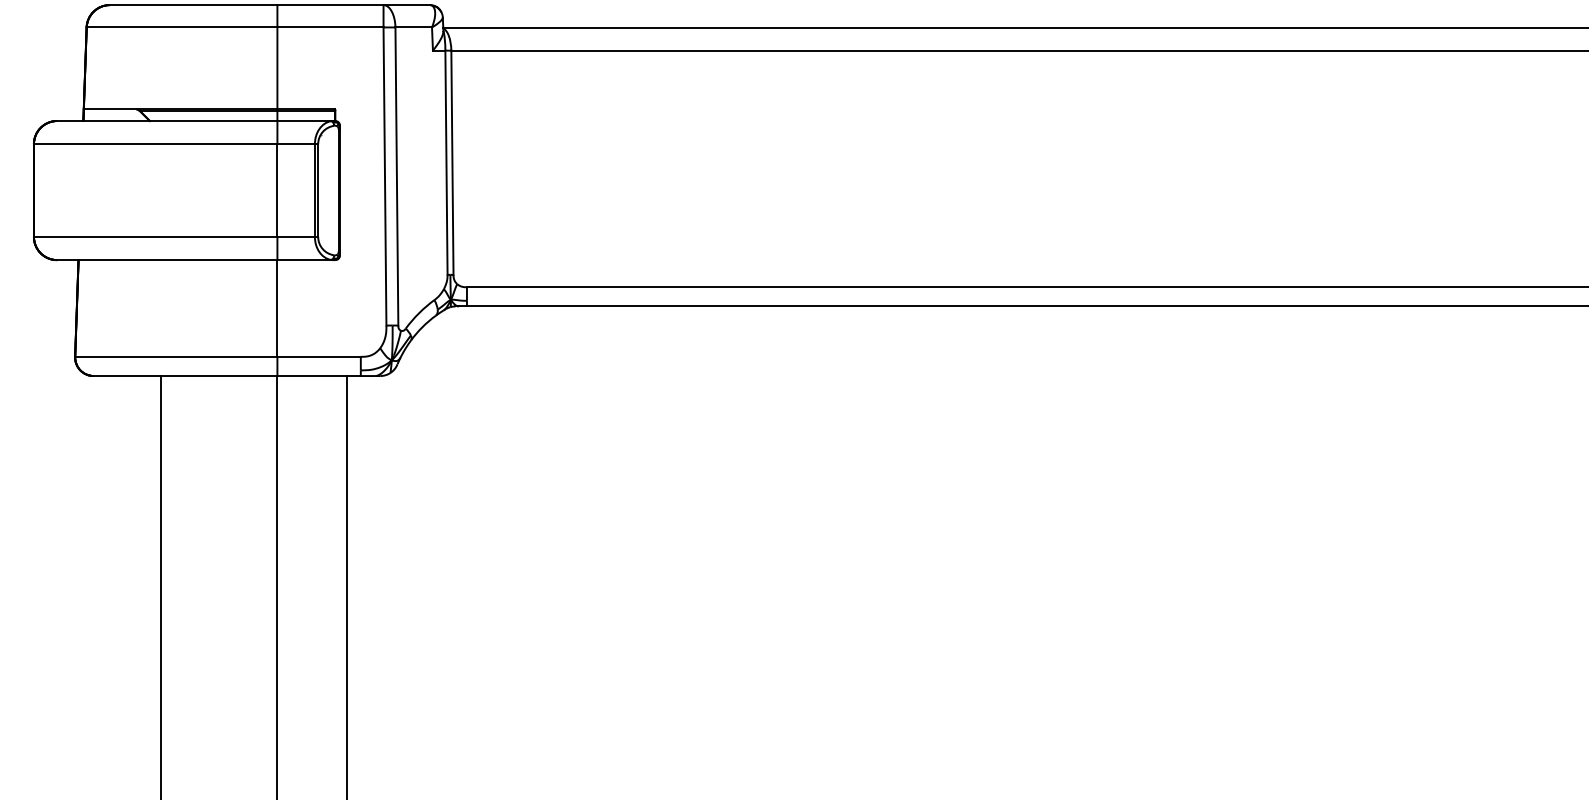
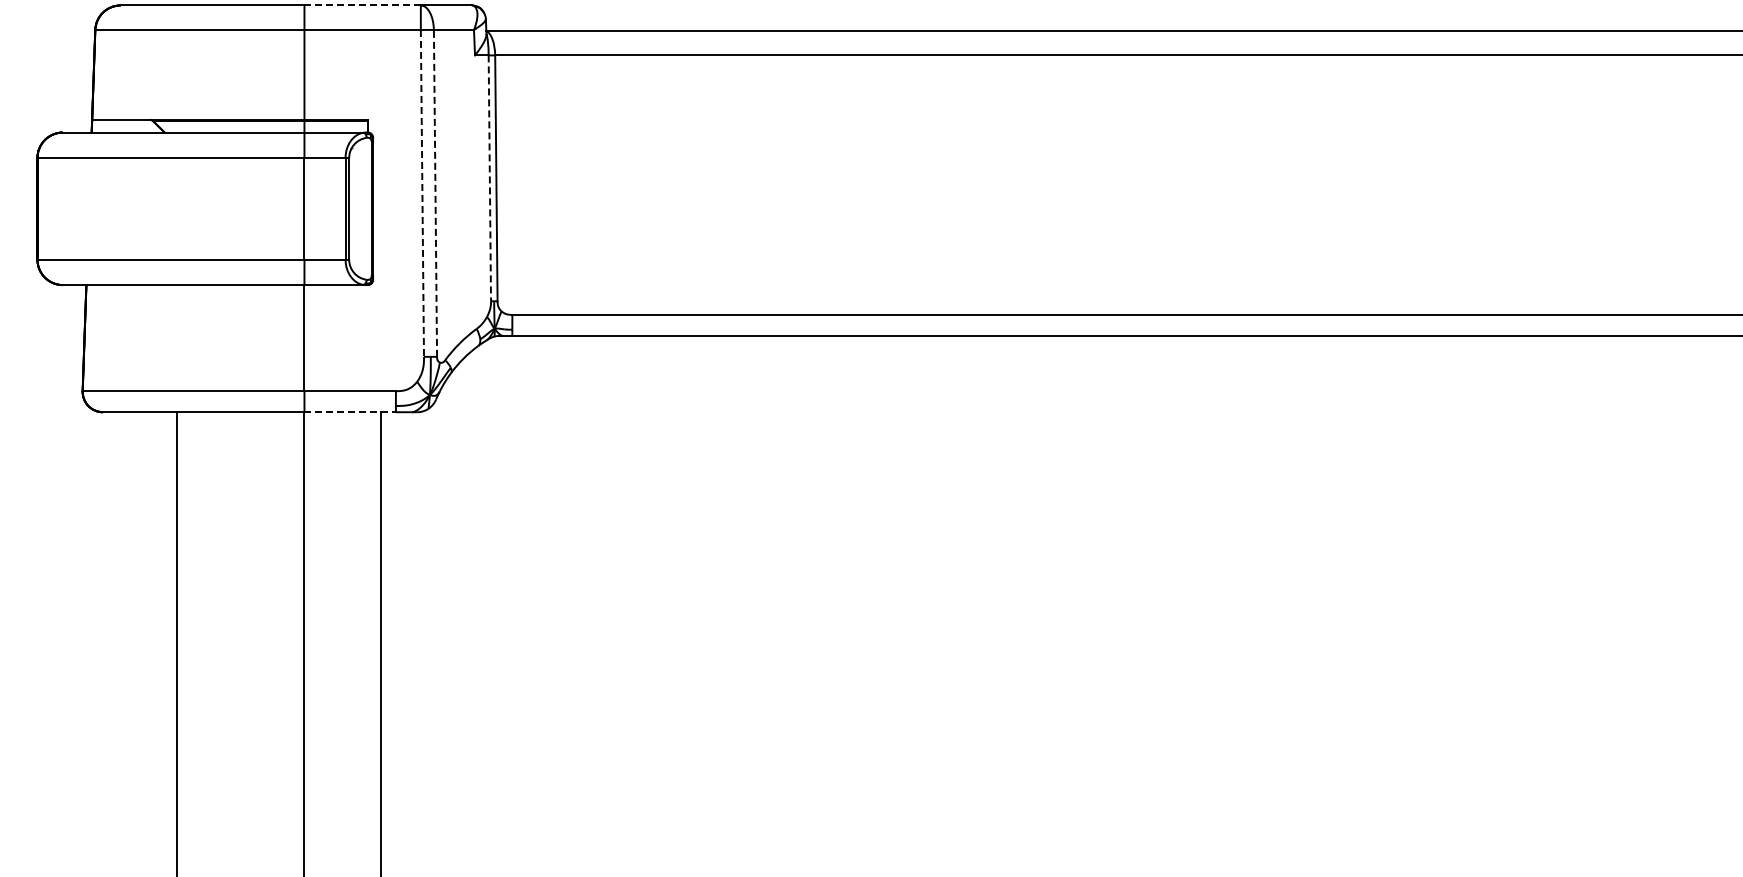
line: (330, 5) -> (362, 5), solid -> dashed
line: (446, 162) -> (489, 178), solid -> dashed
line: (396, 175) -> (435, 192), solid -> dashed
line: (385, 176) -> (422, 193), solid -> dashed
line: (319, 376) -> (350, 412), solid -> dashed

